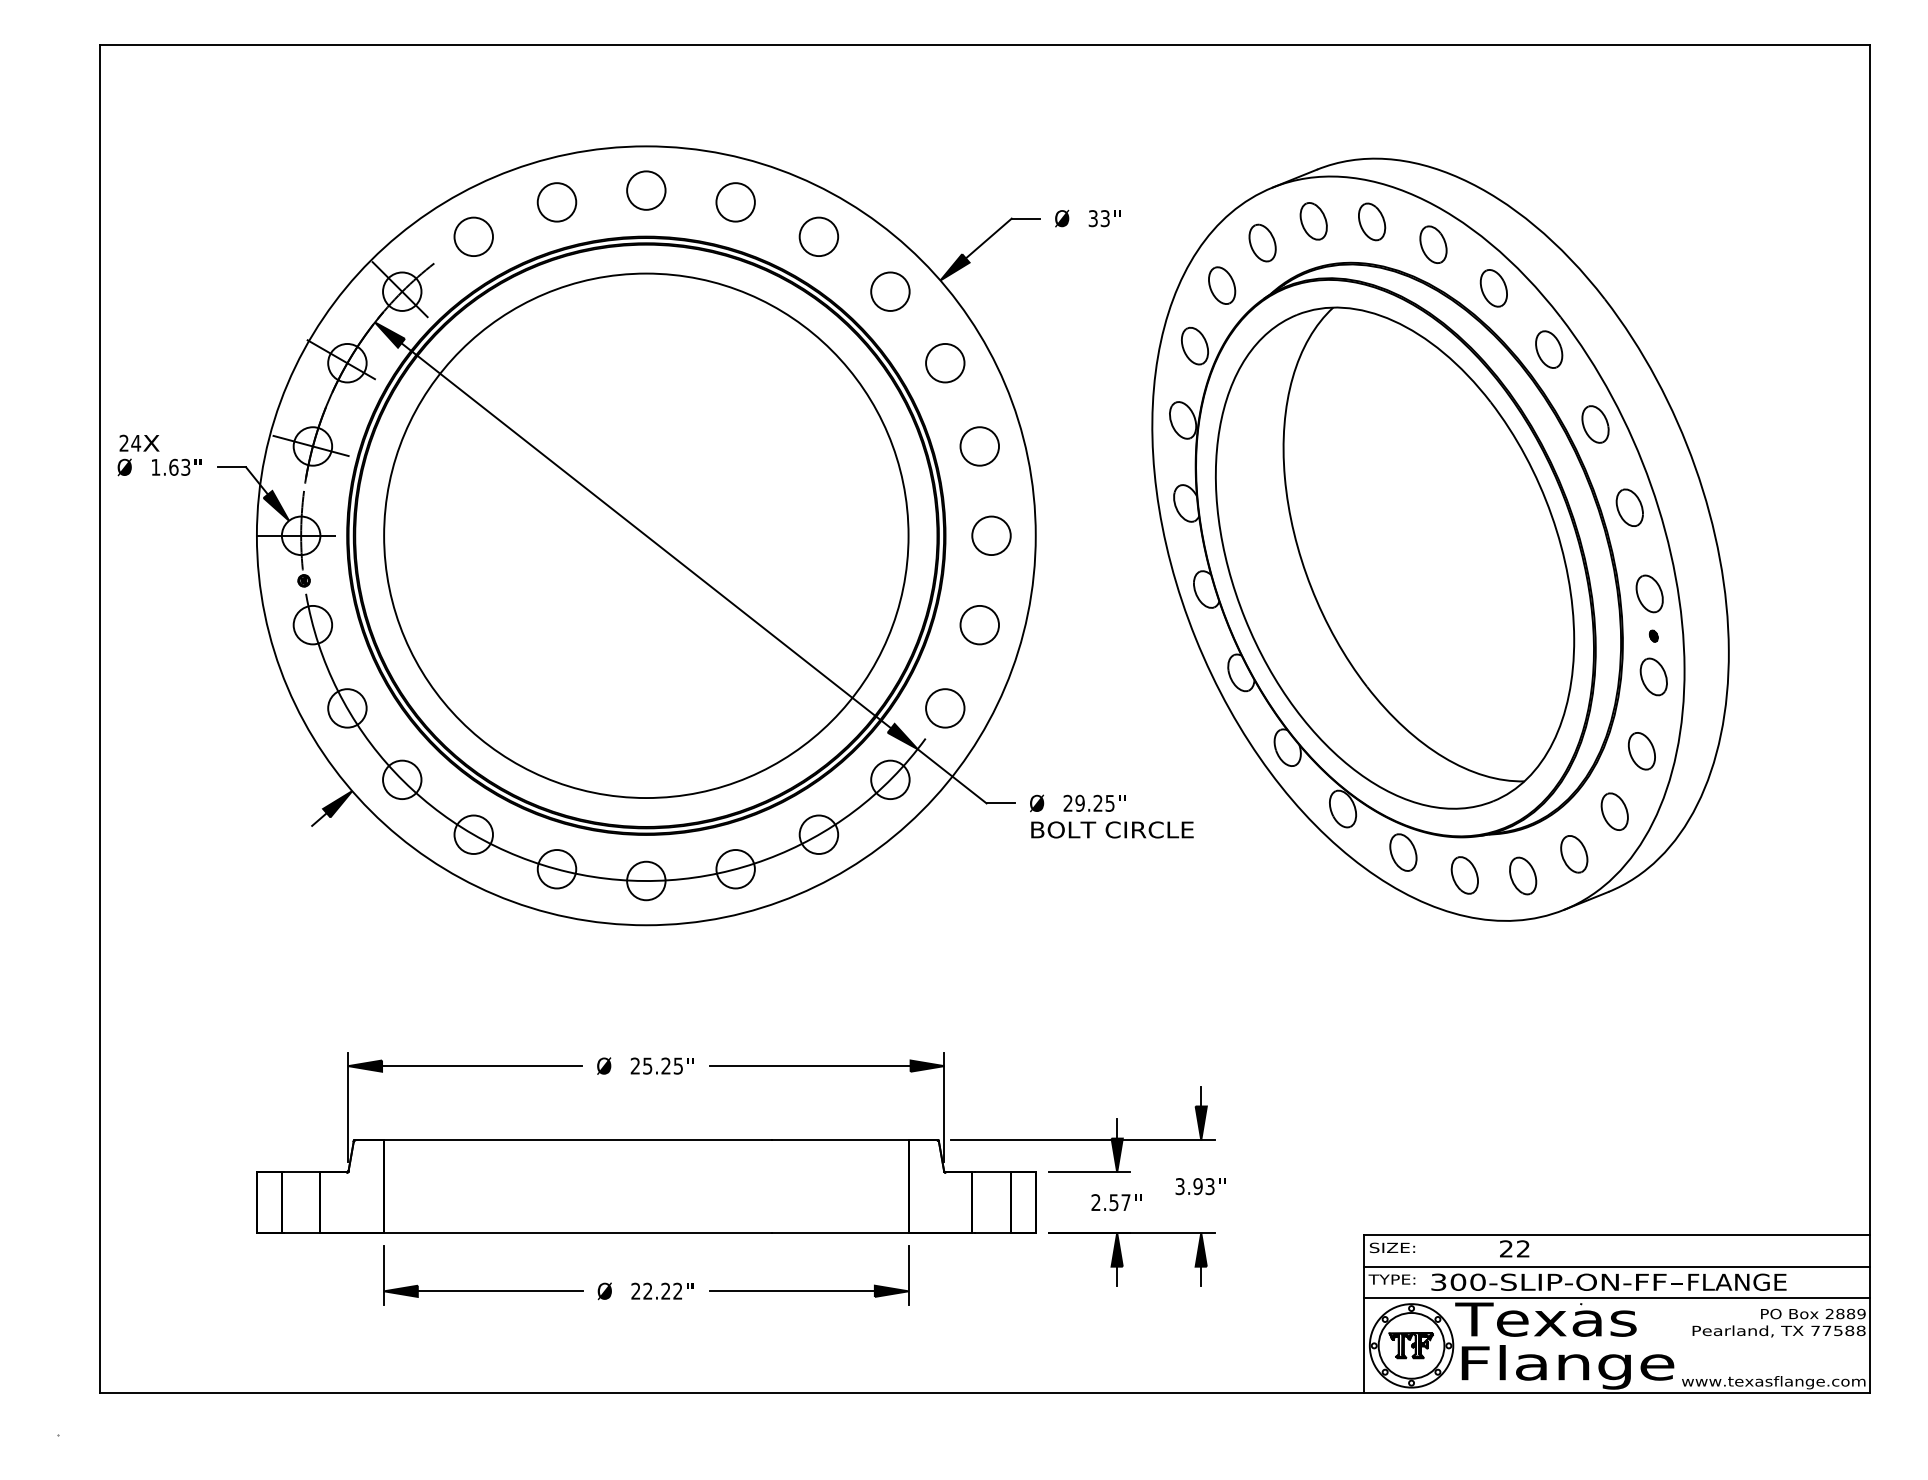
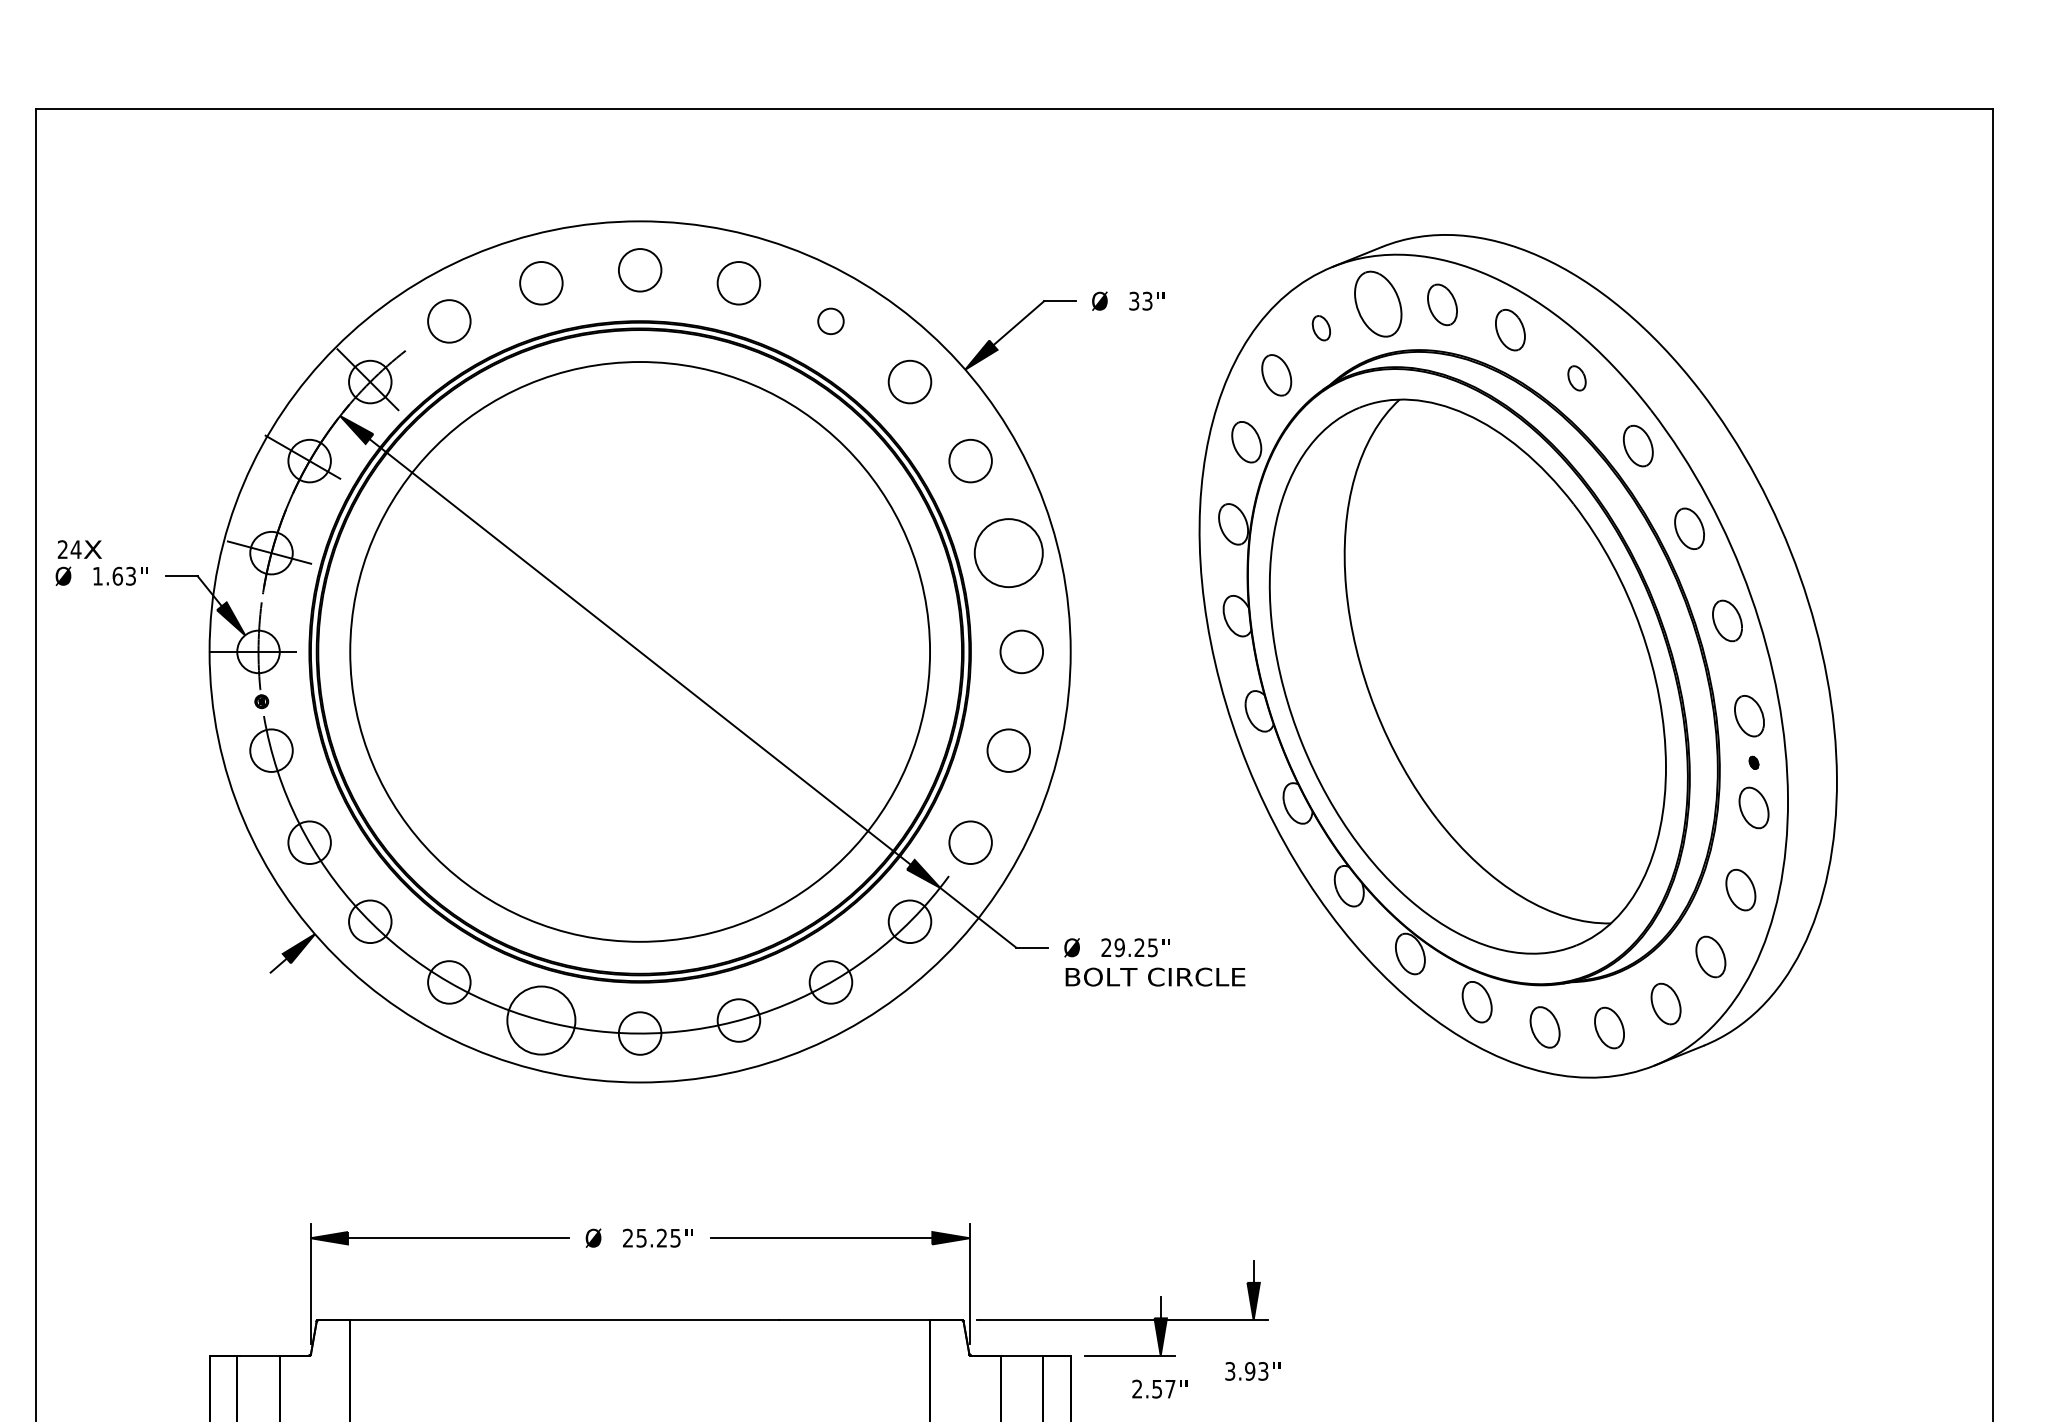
part: (1313, 221) -> (1377, 304), size x1.6
circle: (818, 236) -> (830, 320), size x0.6
part: (1262, 242) -> (1321, 327), size x0.6
part: (1493, 288) -> (1576, 378), size x0.6
circle: (979, 446) -> (1008, 553), size x1.6
circle: (556, 869) -> (540, 1020), size x1.6

